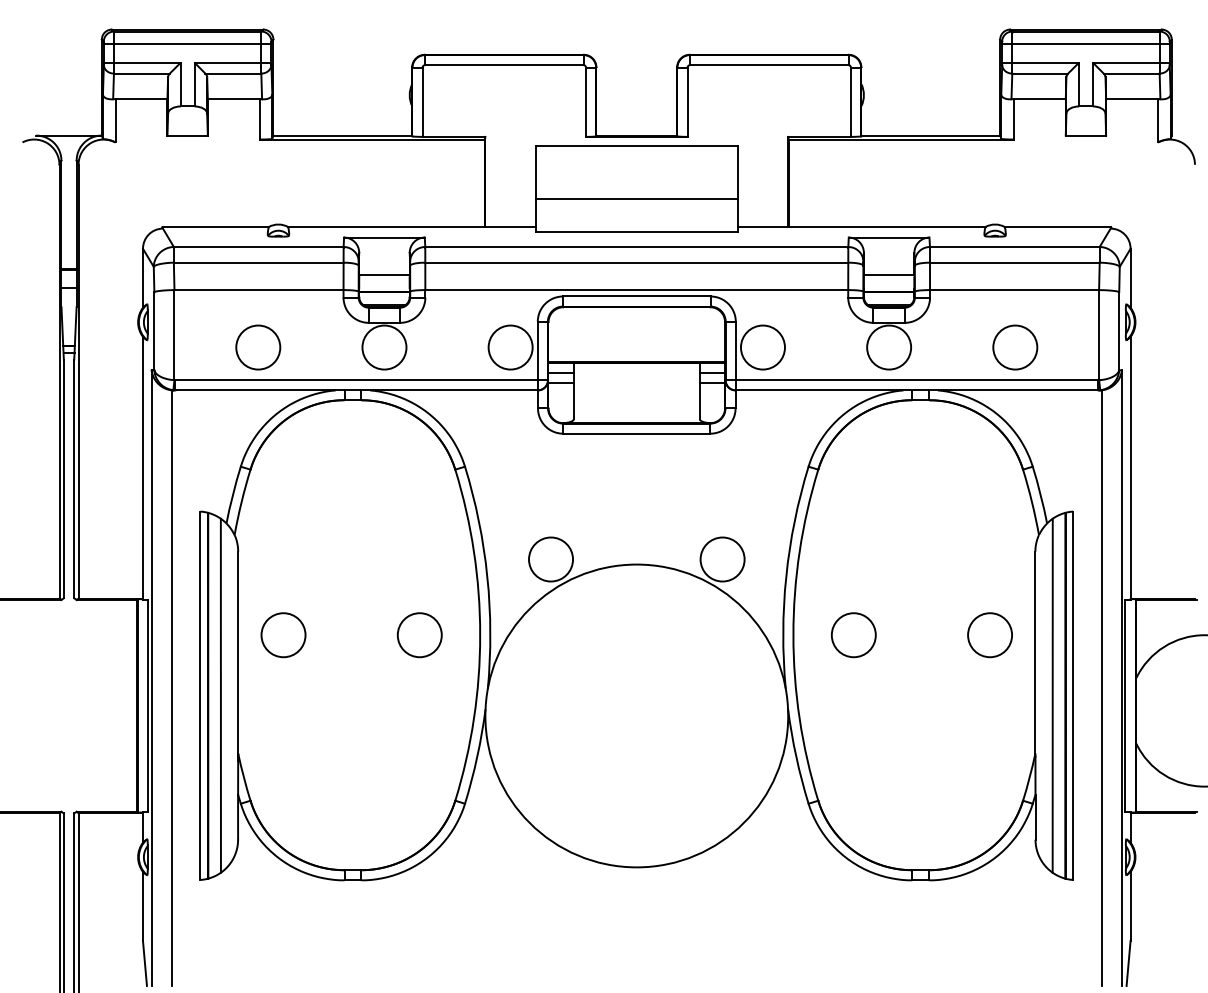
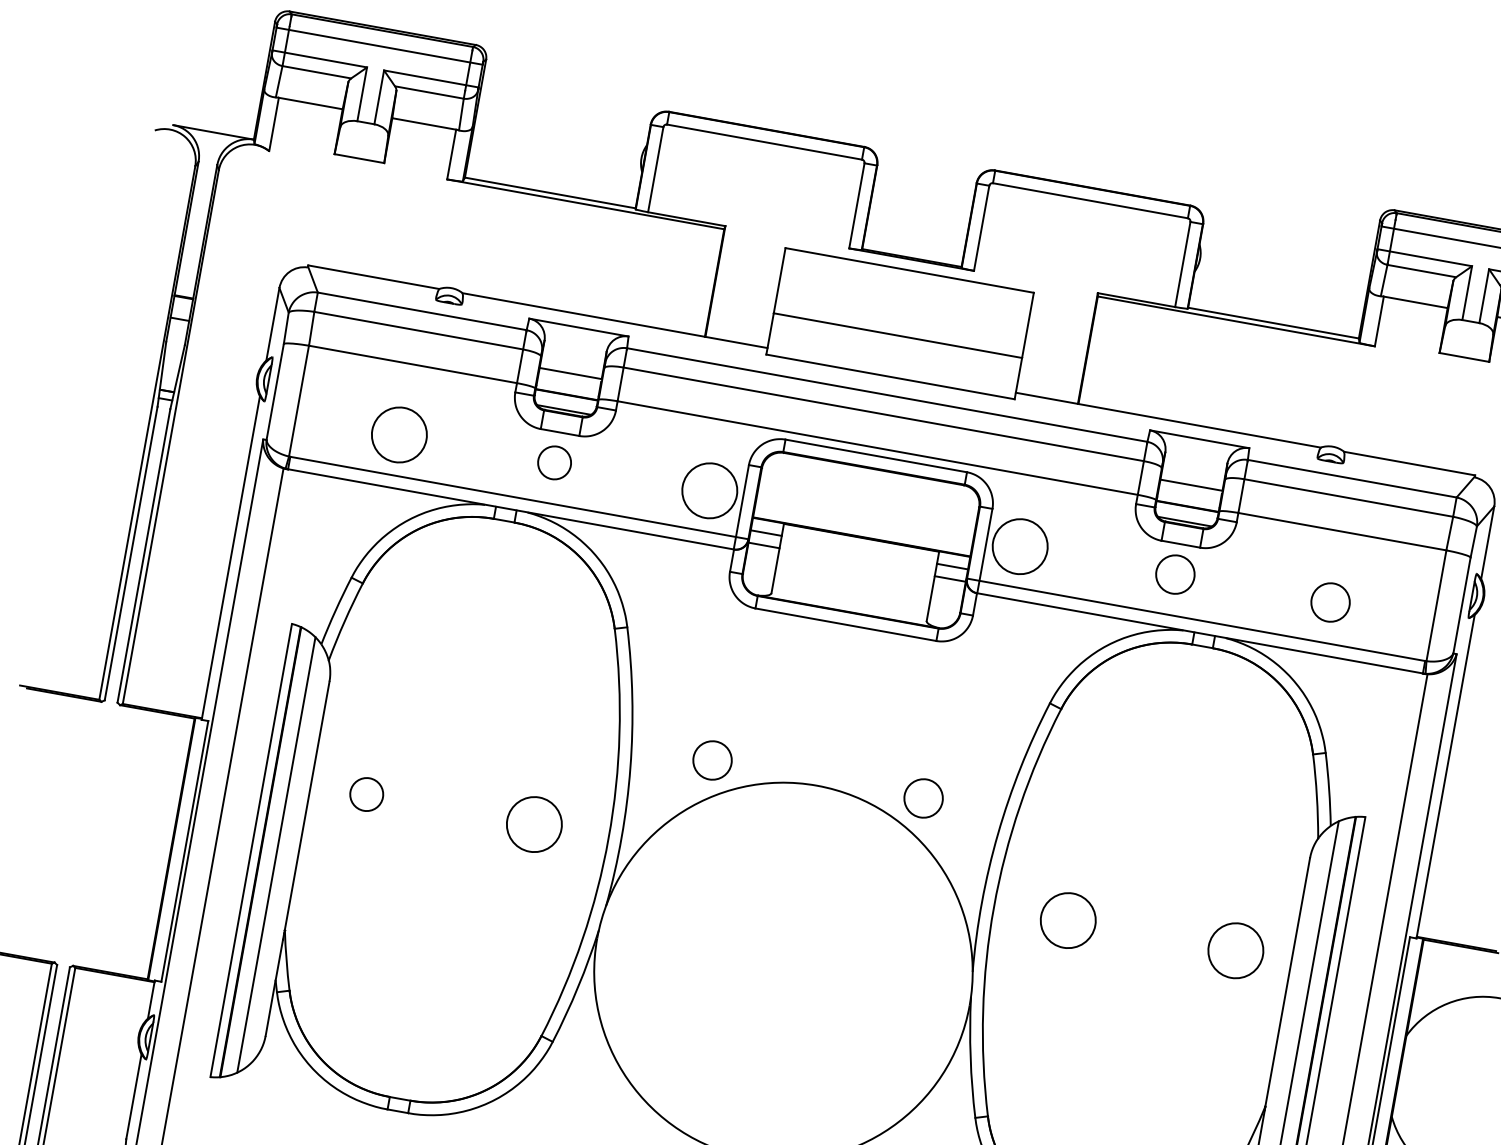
circle: (384, 347) -> (554, 462), size x0.6
circle: (889, 347) -> (1175, 574), size x0.7
circle: (1015, 347) -> (1330, 602), size x0.7
circle: (551, 559) -> (713, 760), size x0.7
circle: (722, 559) -> (923, 798), size x0.7
circle: (283, 635) -> (366, 794), size x0.6

